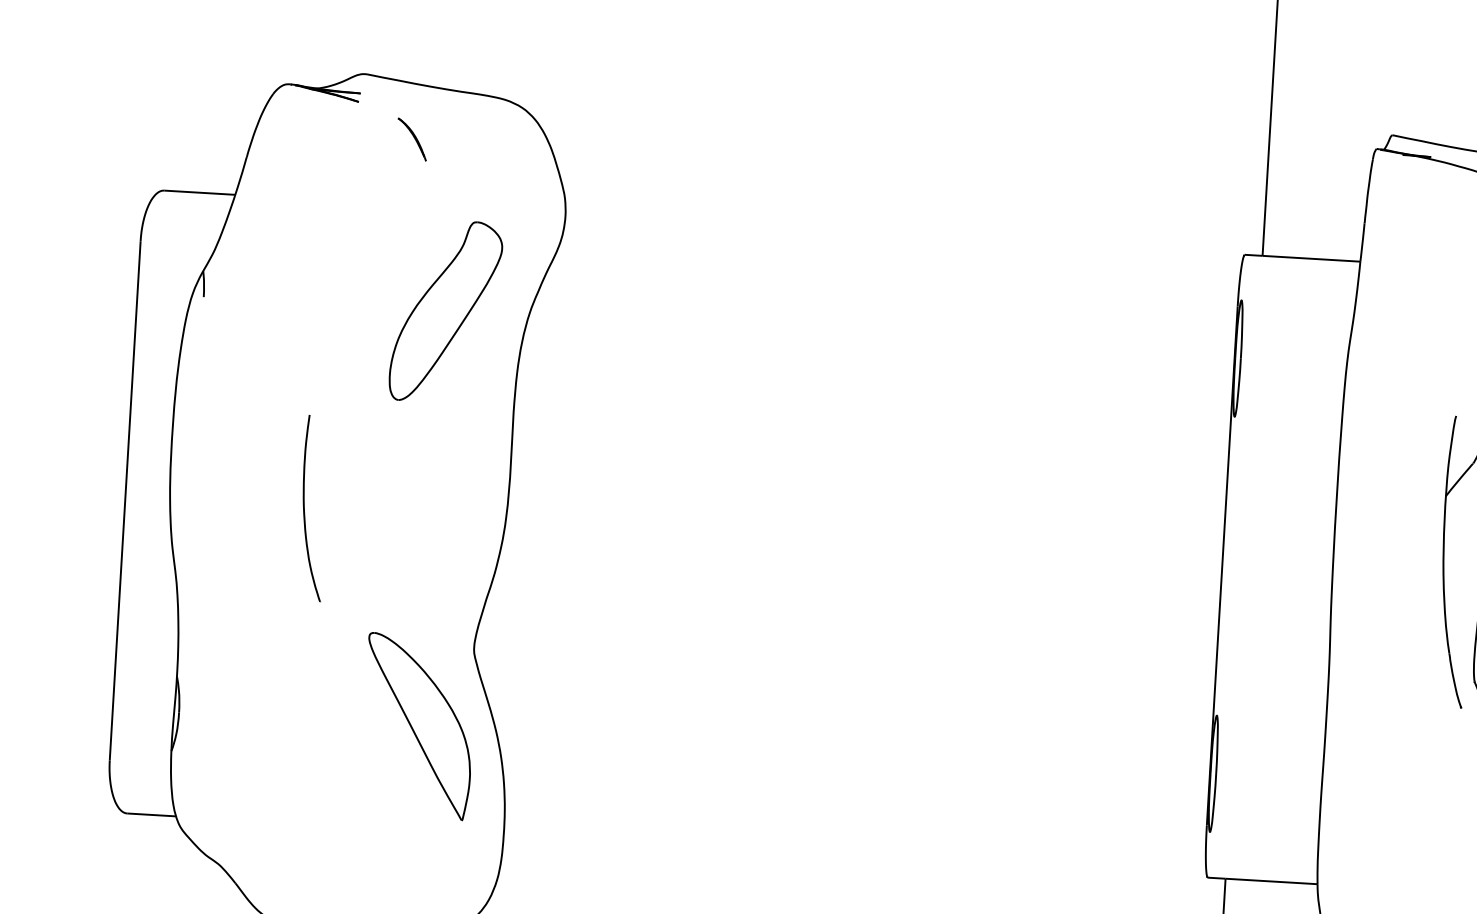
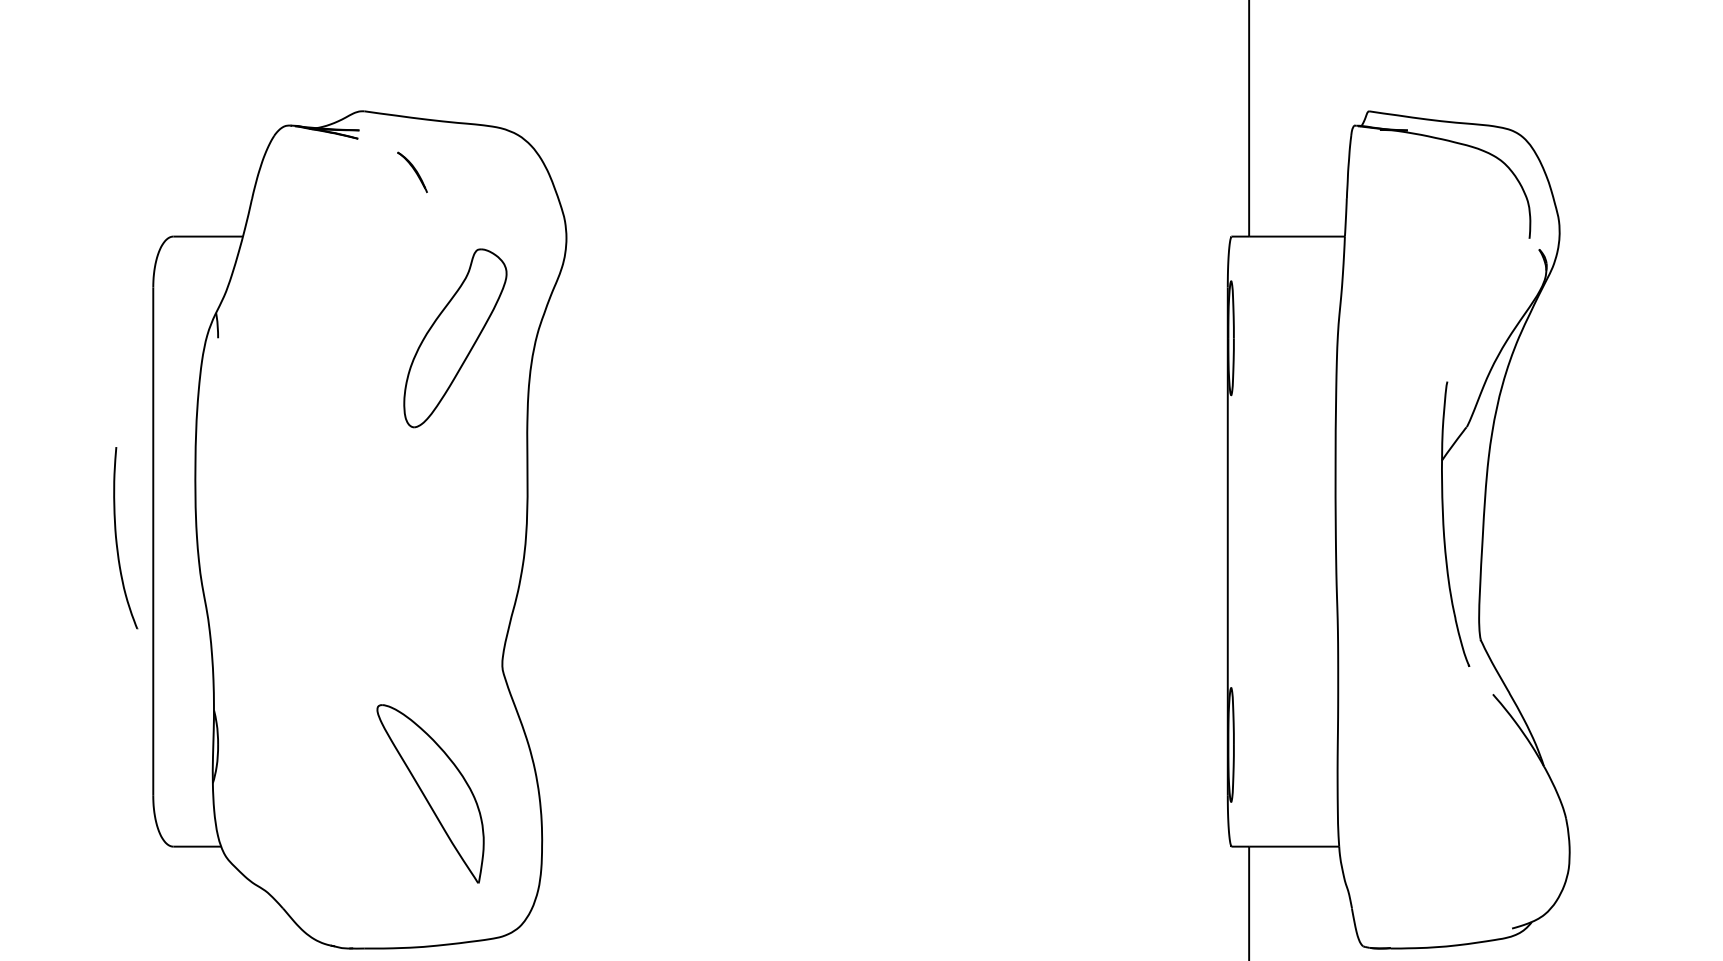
part: (305, 509) -> (117, 539), moved
part: (418, 726) -> (430, 793), moved

